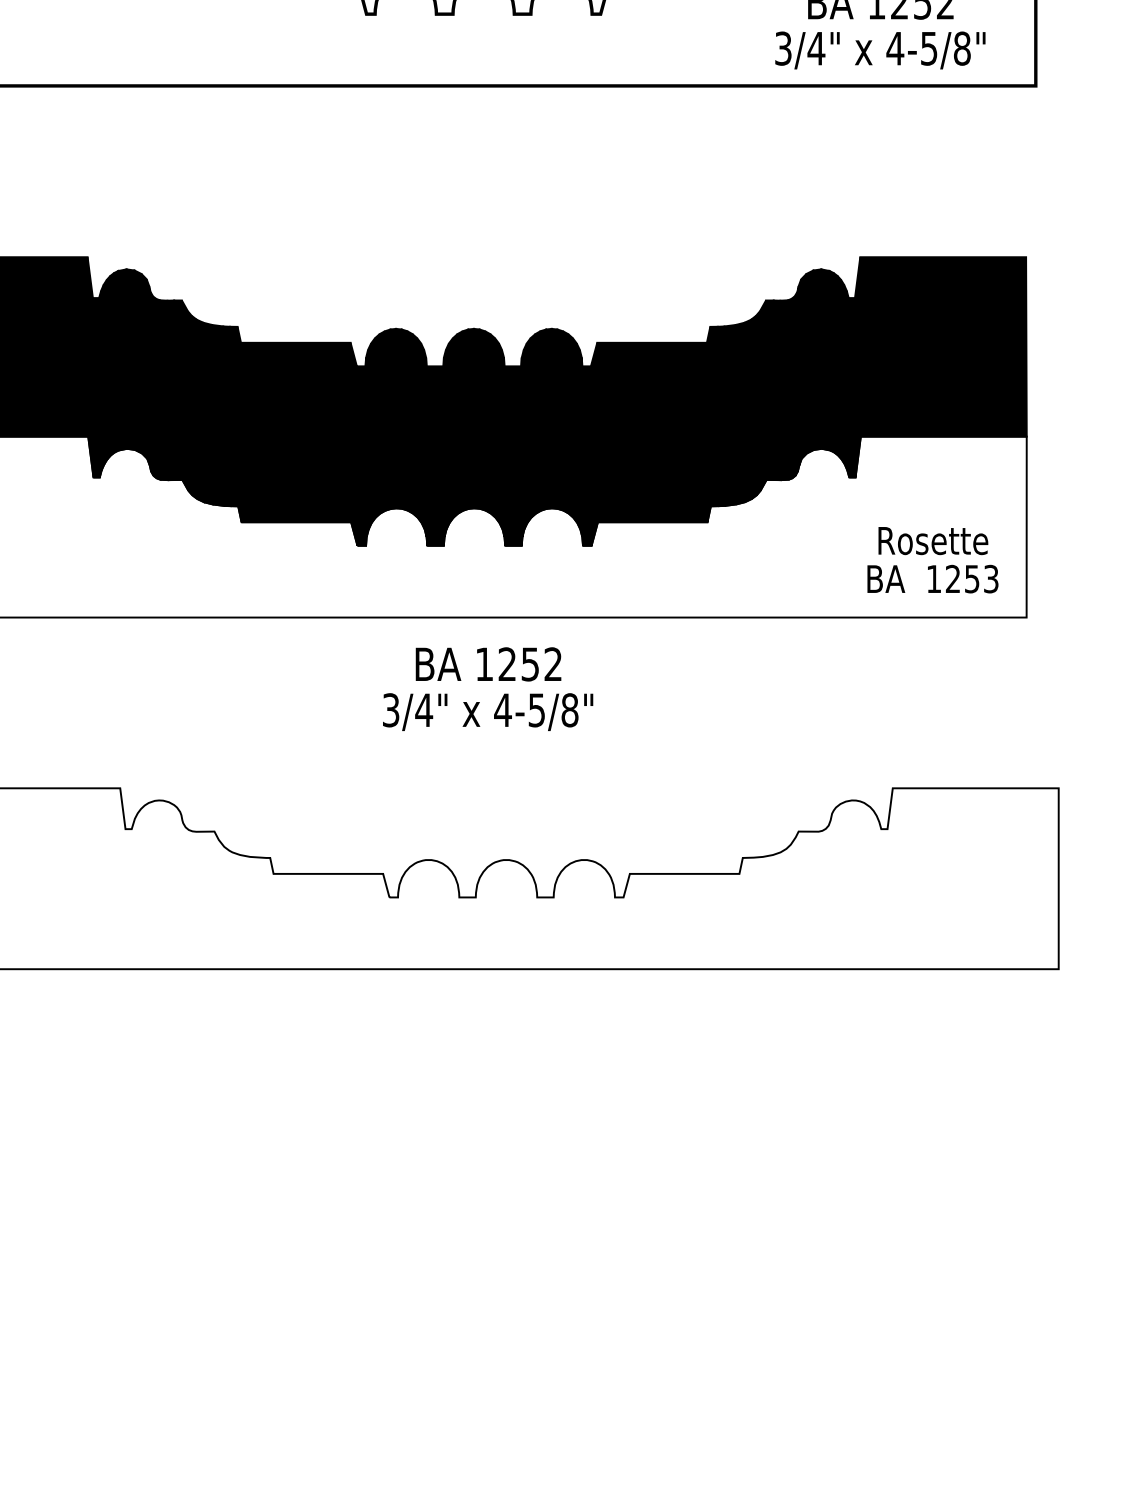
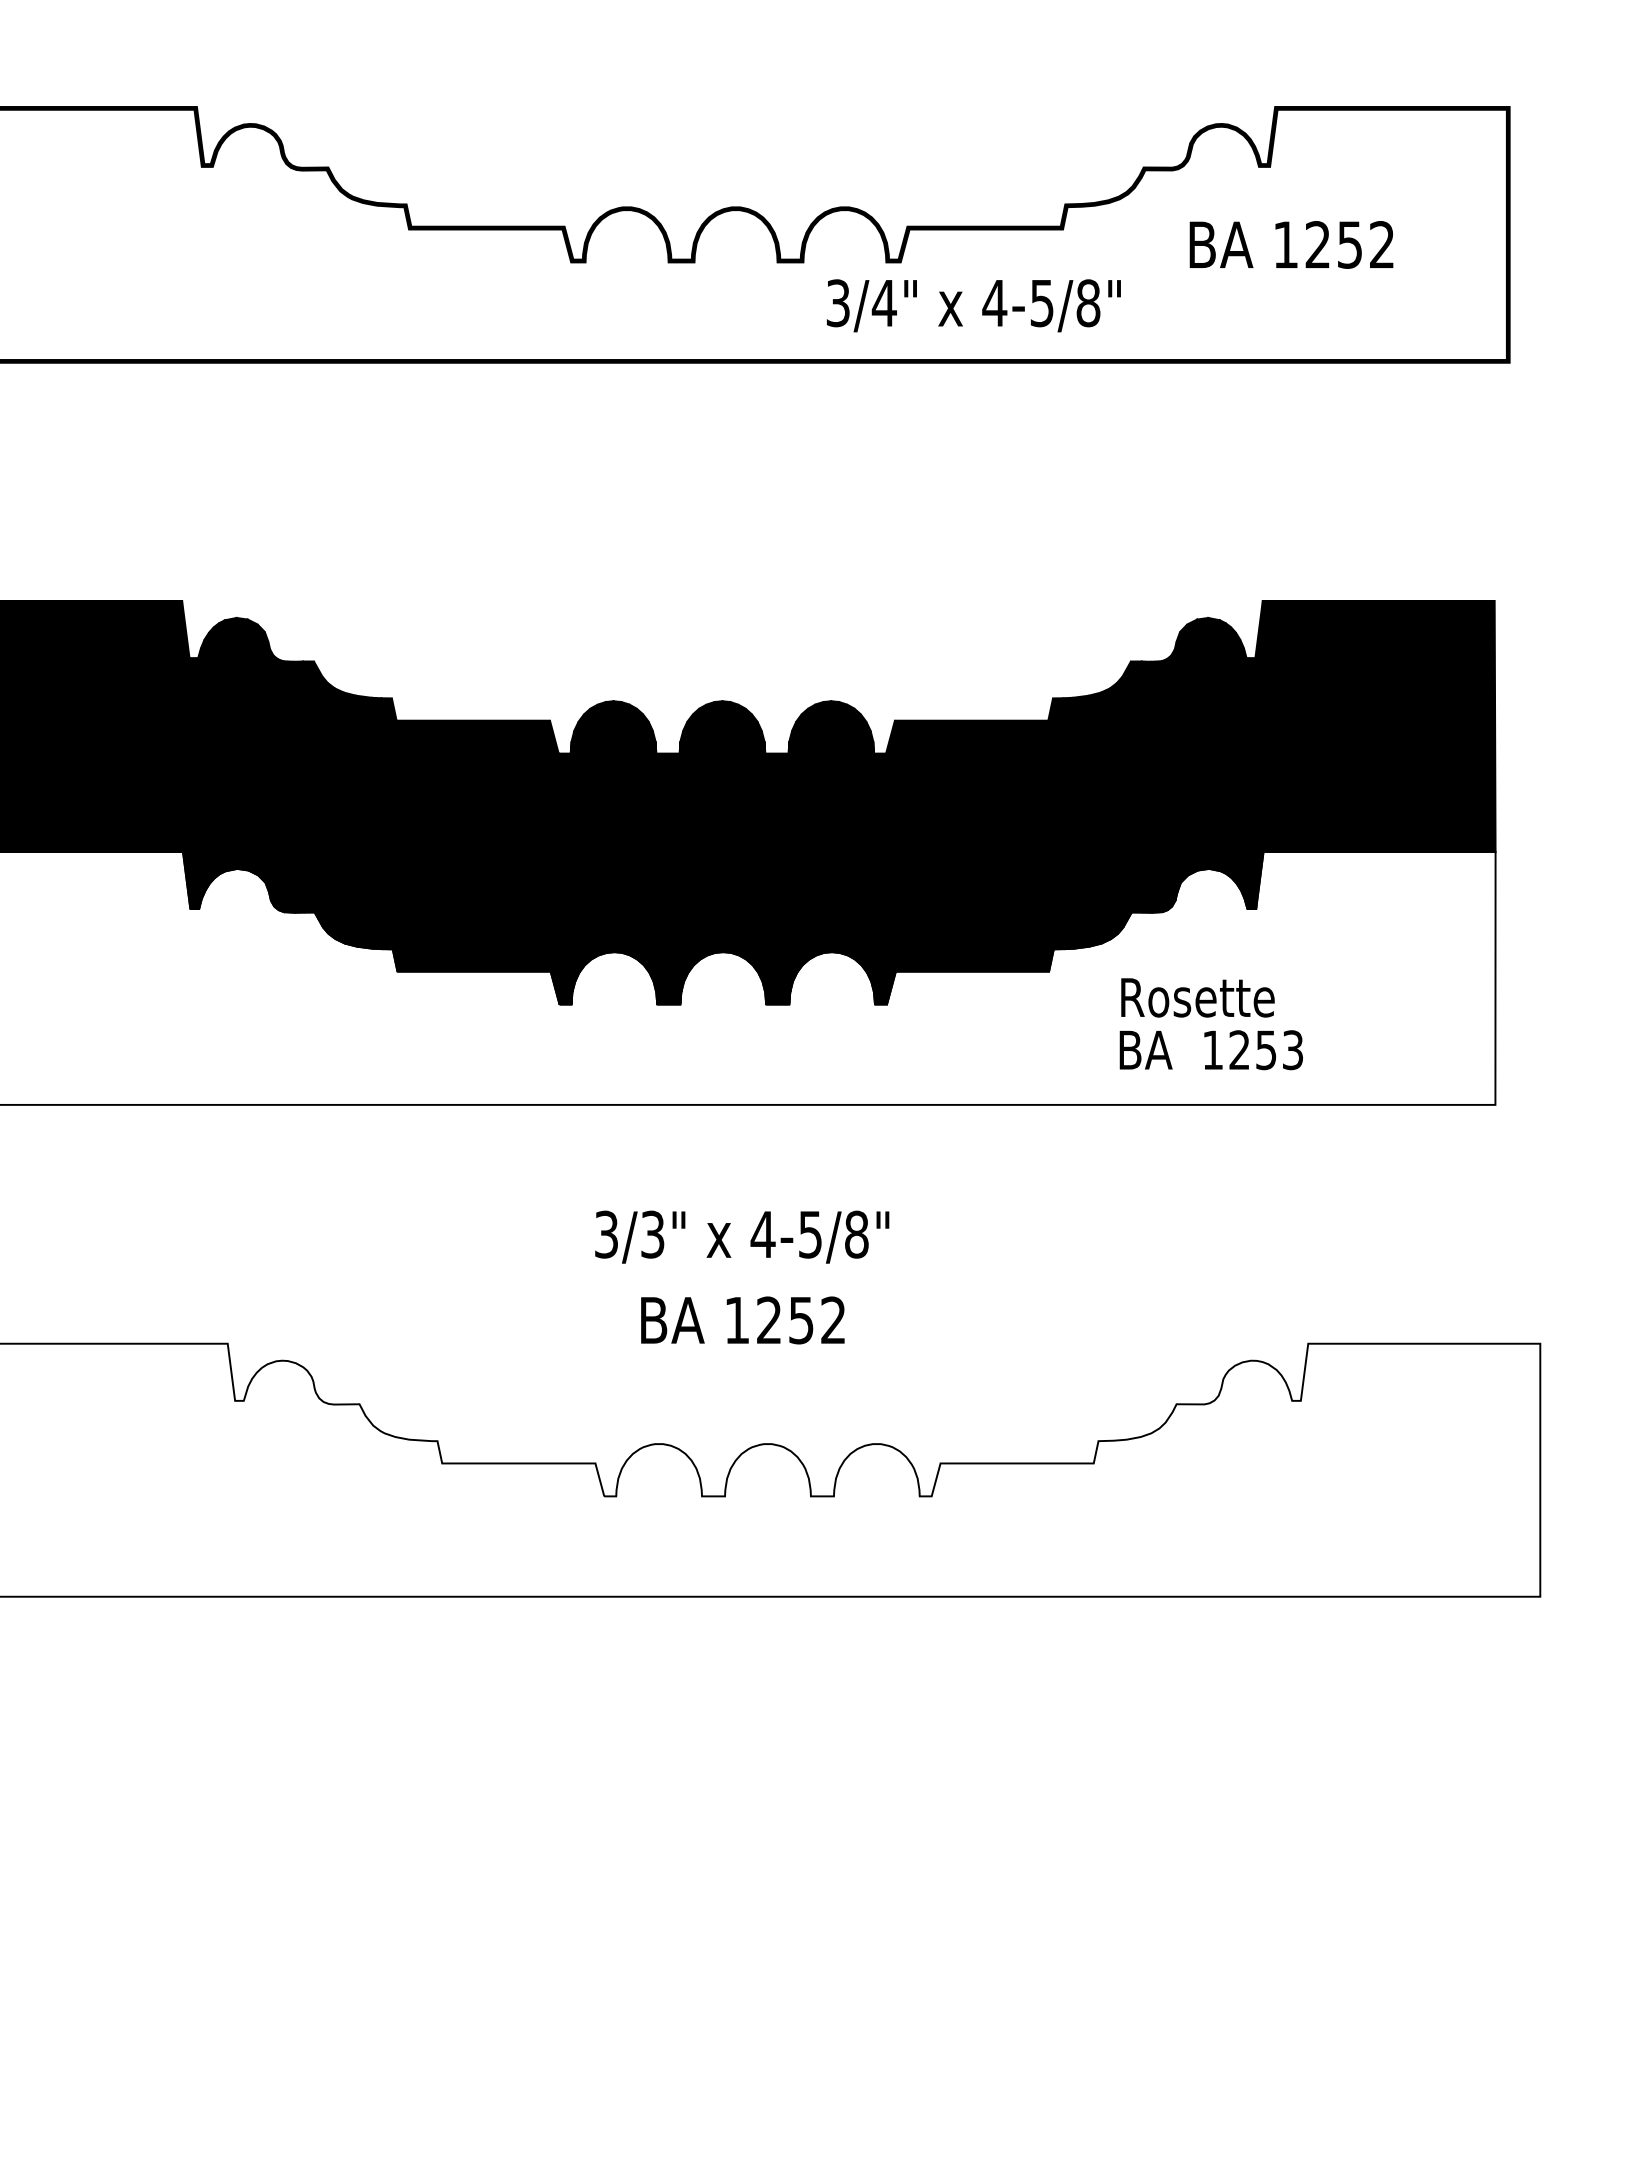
text: (880, 50) -> (973, 305), moved
text: (933, 540) -> (1197, 997), moved
text: (932, 579) -> (1210, 1050), moved
text: (488, 664) -> (742, 1320), moved
text: (423, 710) -> (652, 1234), 3/4" -> 3/3"

